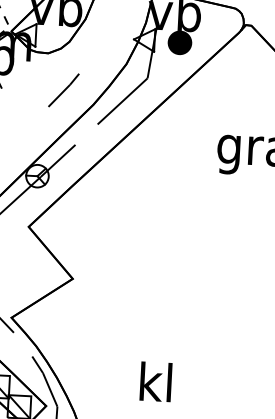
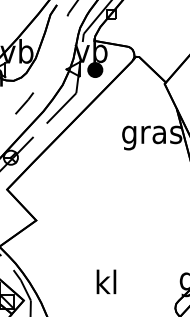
text: (156, 381) -> (106, 281), moved

